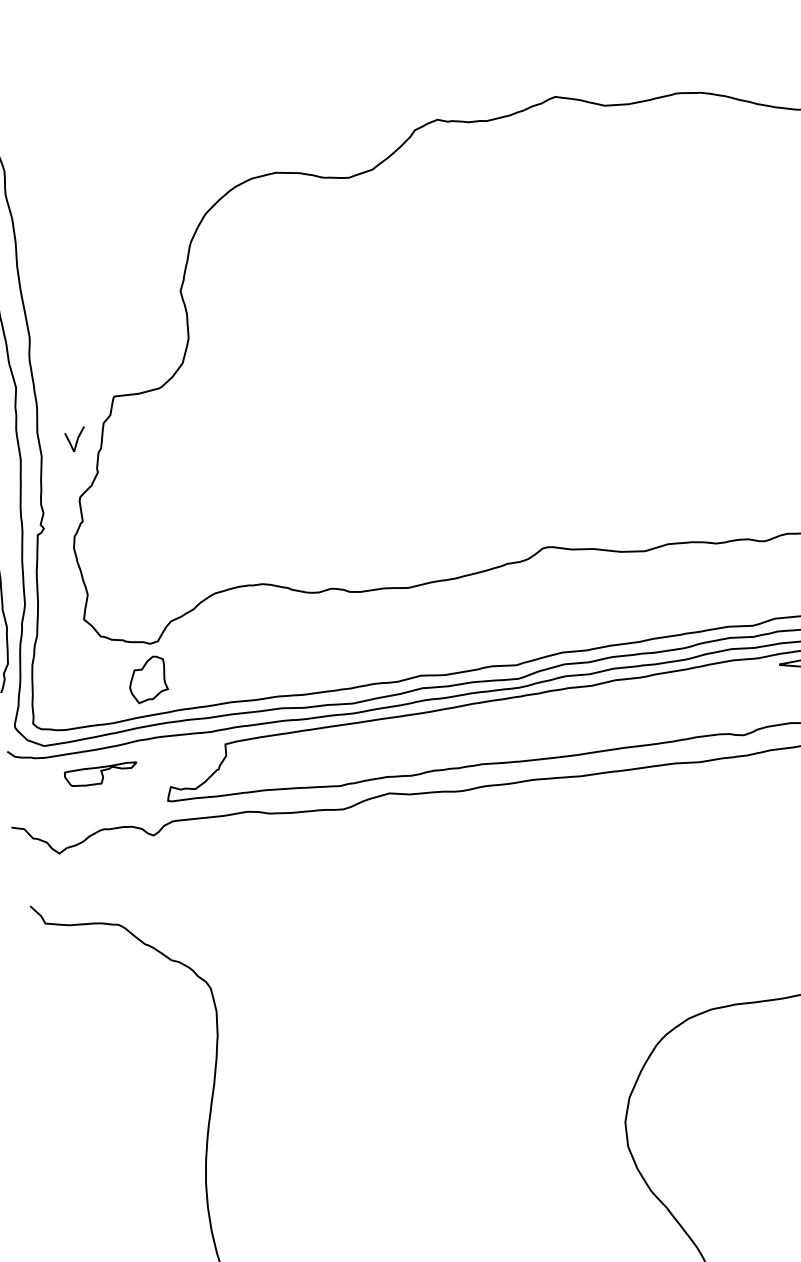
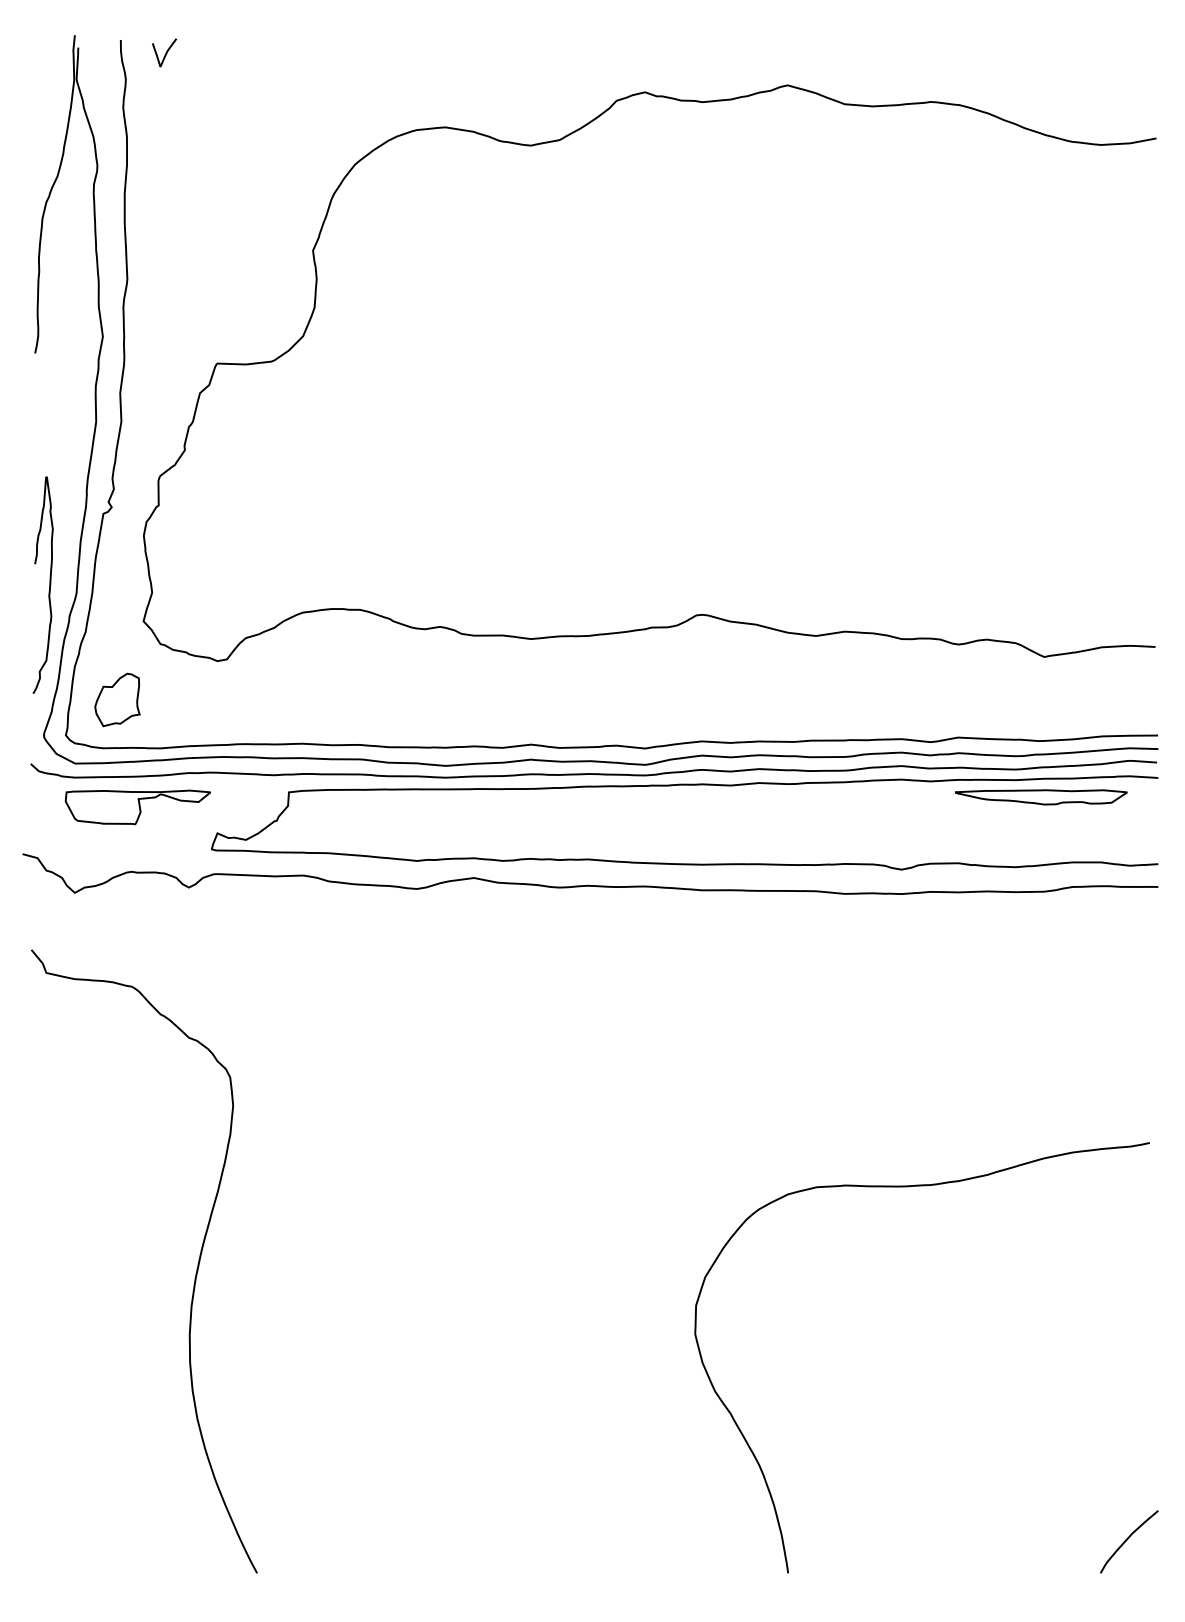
curve: (76, 439) -> (165, 52), moved
part: (147, 679) -> (117, 699), moved
part: (101, 775) -> (137, 807), size x1.67

